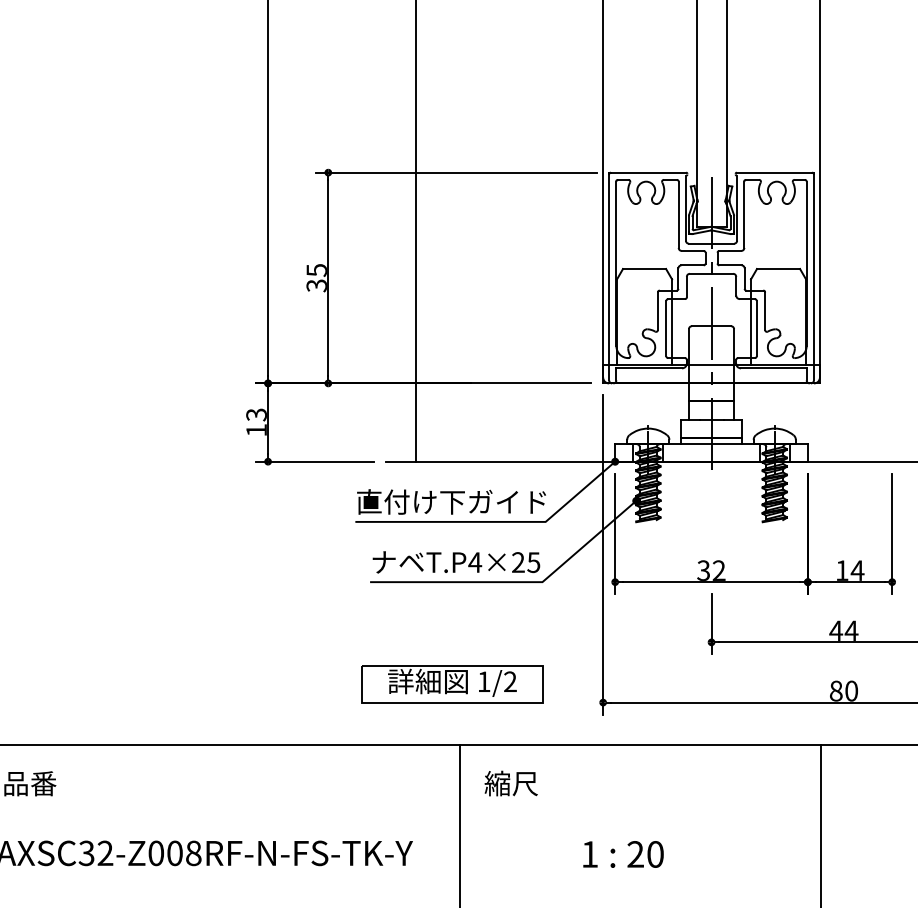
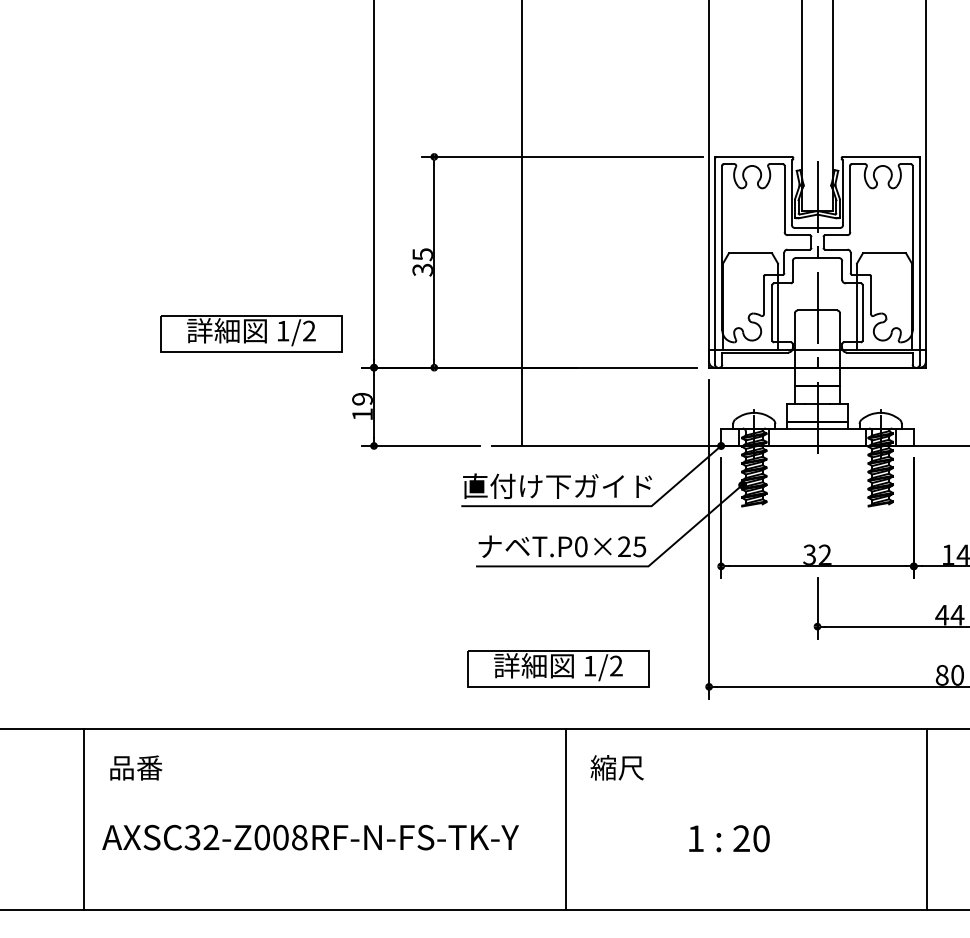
part: (145, 349) -> (251, 333), added
text: (256, 415) -> (362, 399), 13 -> 19
text: (475, 562) -> (581, 546), T.P4×25 -> T.P0×25

